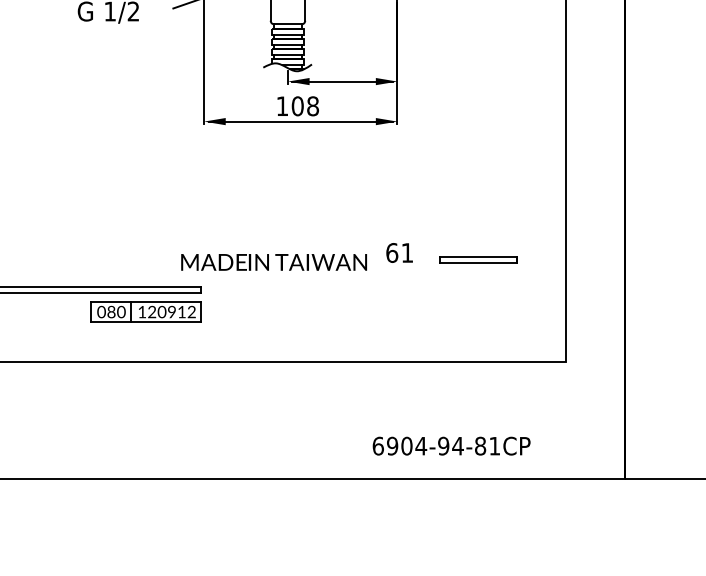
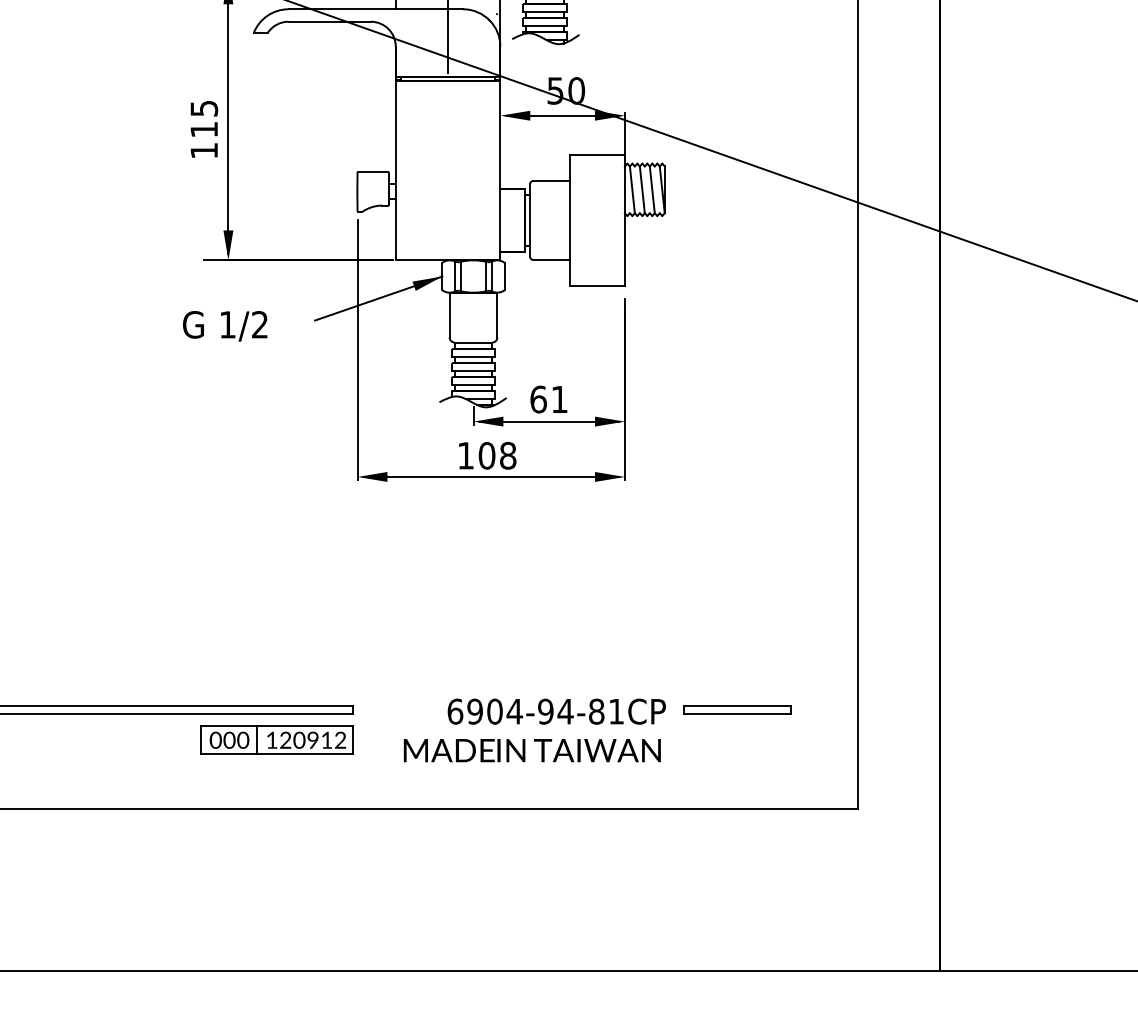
text: (399, 252) -> (548, 399), moved
part: (478, 259) -> (737, 709), moved
text: (273, 262) -> (531, 750), moved
text: (111, 312) -> (229, 740), 080 -> 000
text: (451, 446) -> (556, 711), moved

